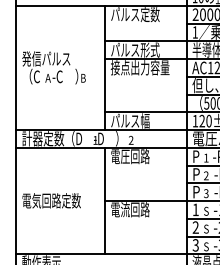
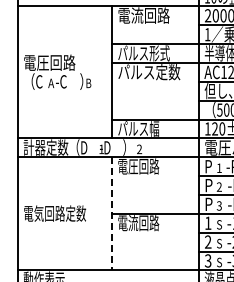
text: (134, 14) -> (143, 15), パルス定数 -> 電流回路
text: (46, 58) -> (49, 62), 発信パルス -> 電圧回路
text: (139, 68) -> (148, 72), 接点出力容量 -> パルス定数
line: (104, 200) -> (111, 213), solid -> dashed

